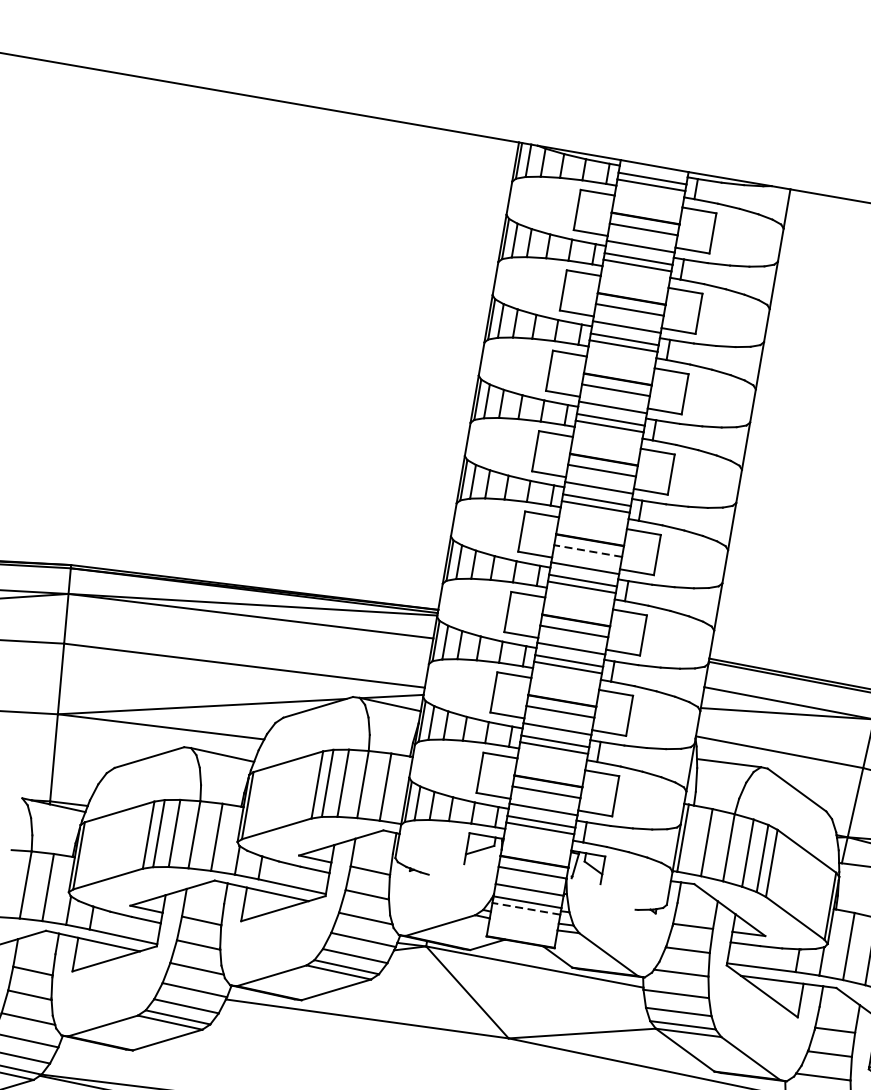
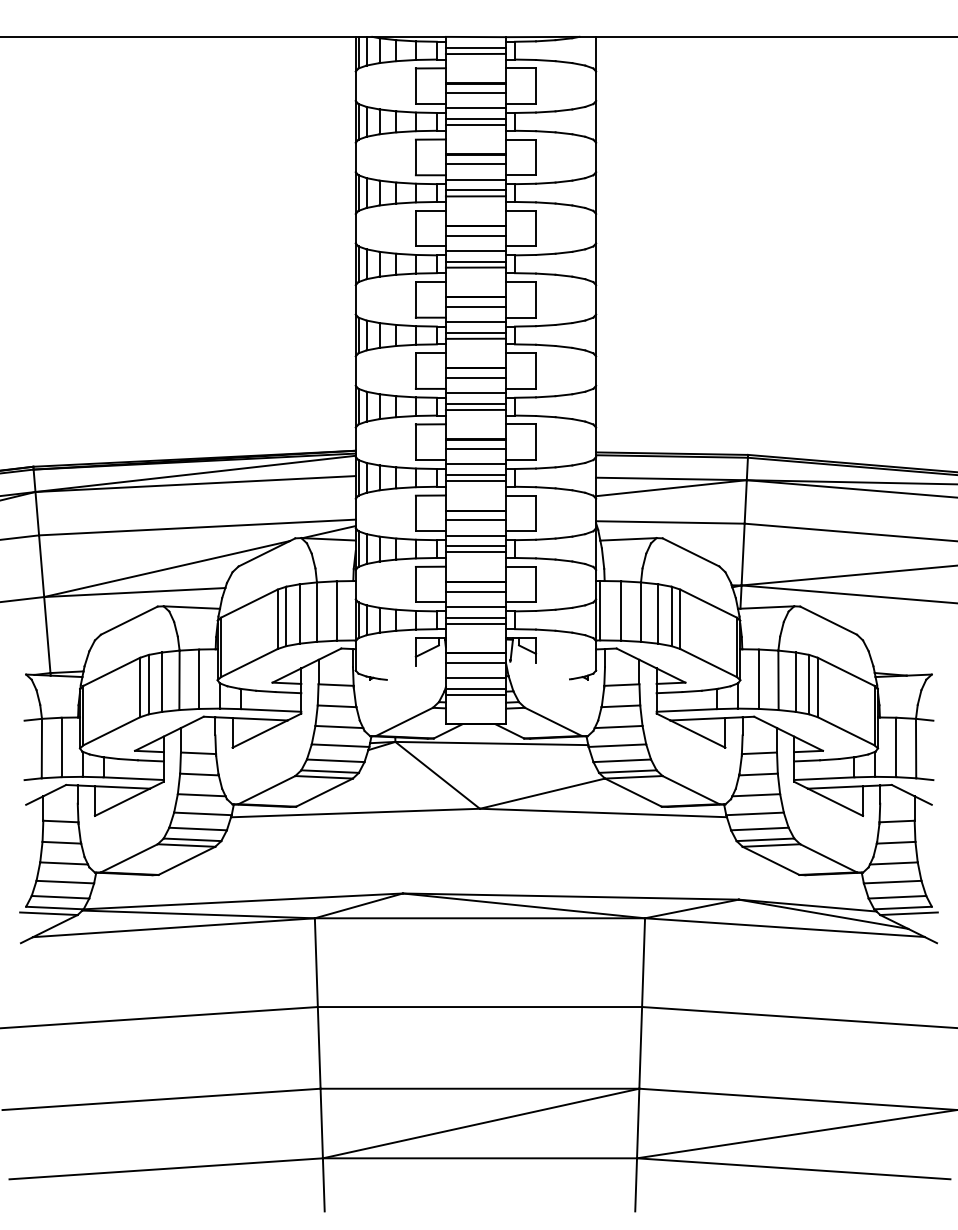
line: (587, 550) -> (475, 377), dashed -> solid
line: (525, 908) -> (475, 694), dashed -> solid

